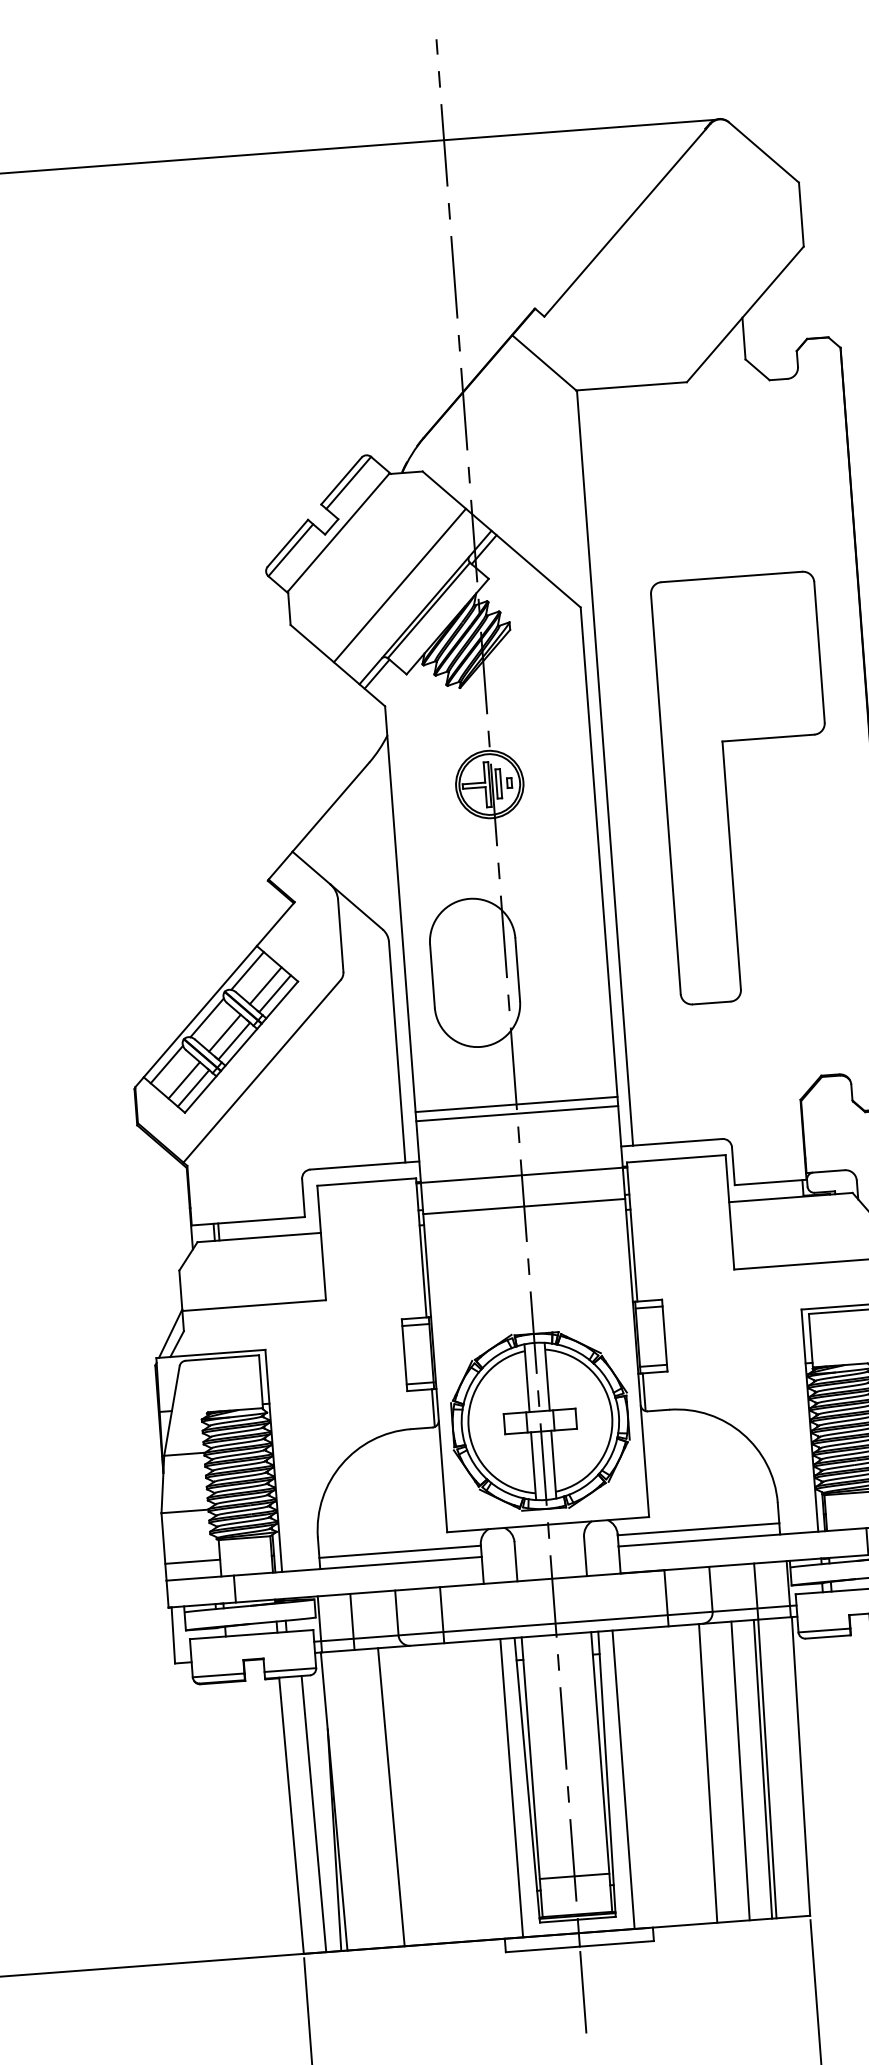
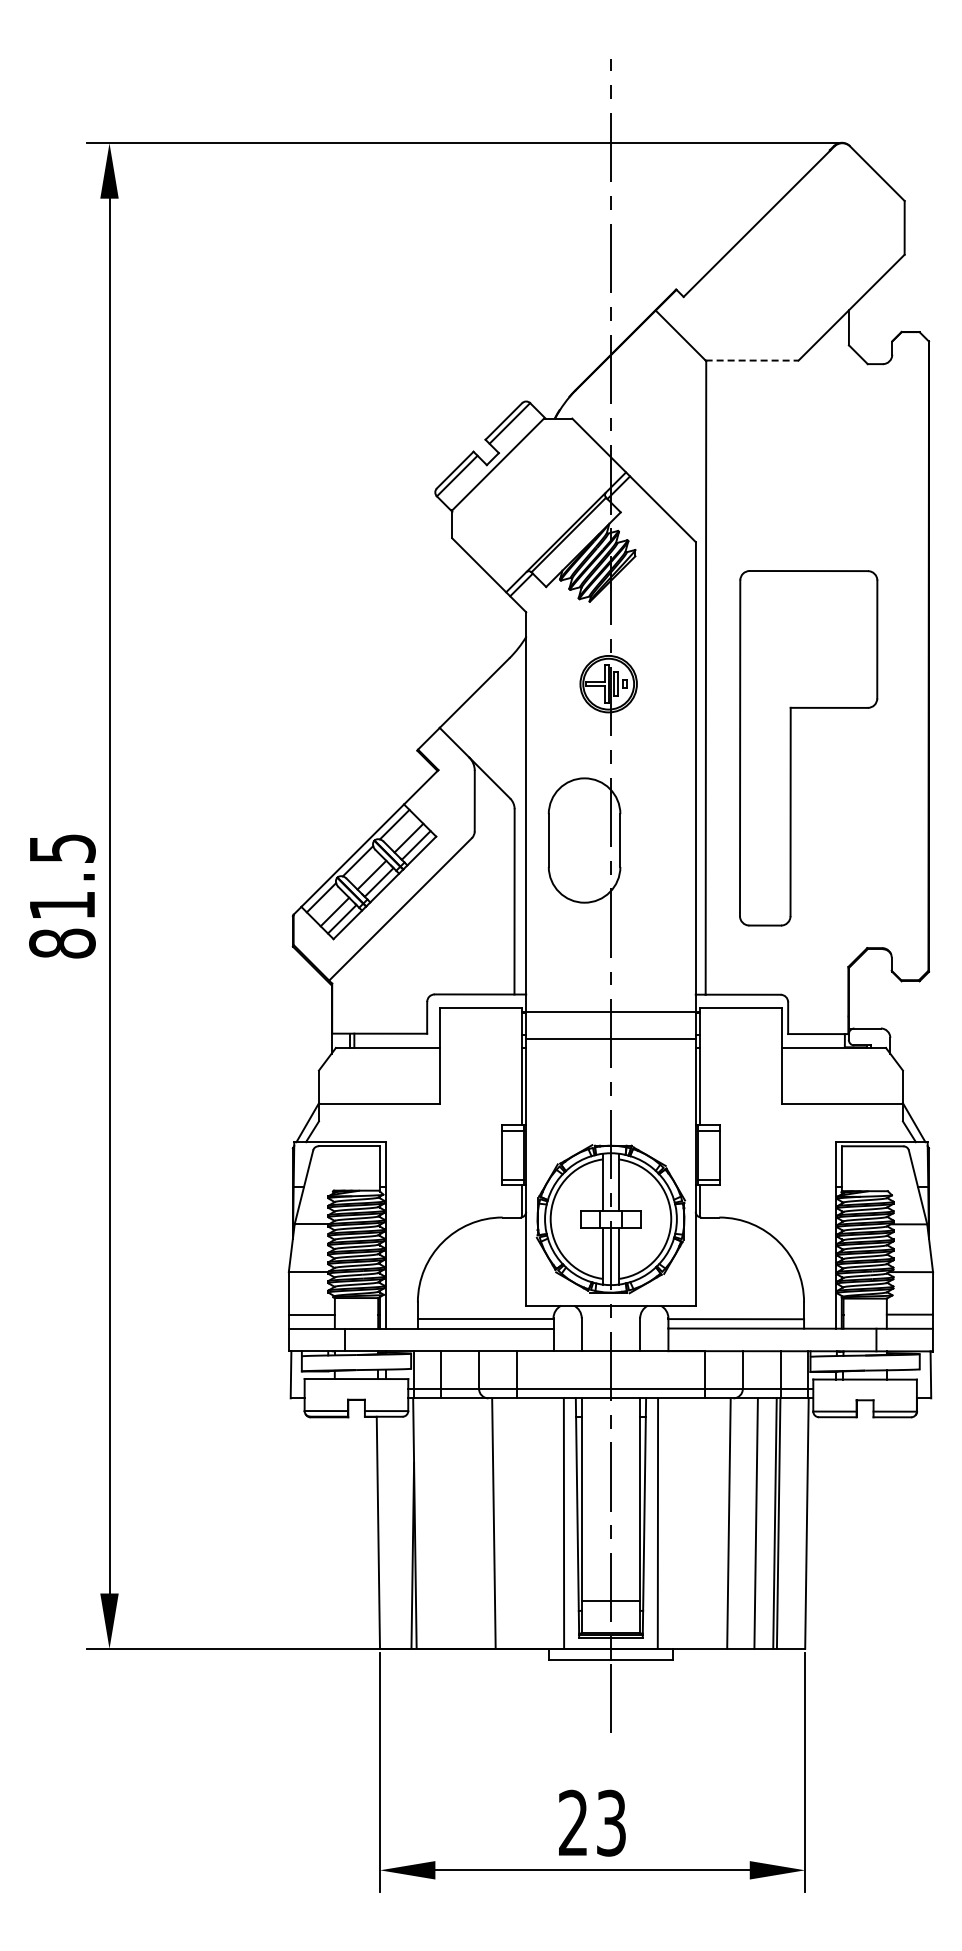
line: (632, 386) -> (752, 360), solid -> dashed
line: (400, 585) -> (546, 512), removed
part: (727, 789) -> (791, 748), moved
line: (516, 1105) -> (610, 953), removed
line: (516, 1113) -> (610, 960), removed
line: (390, 1797) -> (493, 1523), moved
line: (313, 1813) -> (396, 1532), removed

